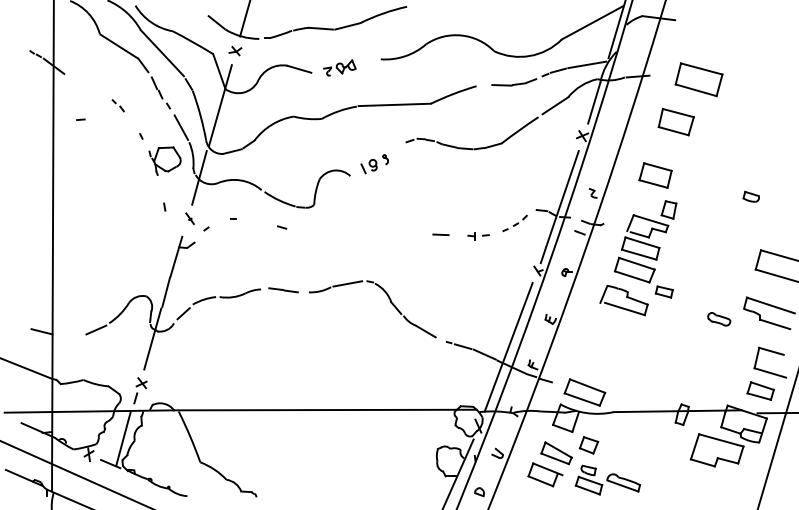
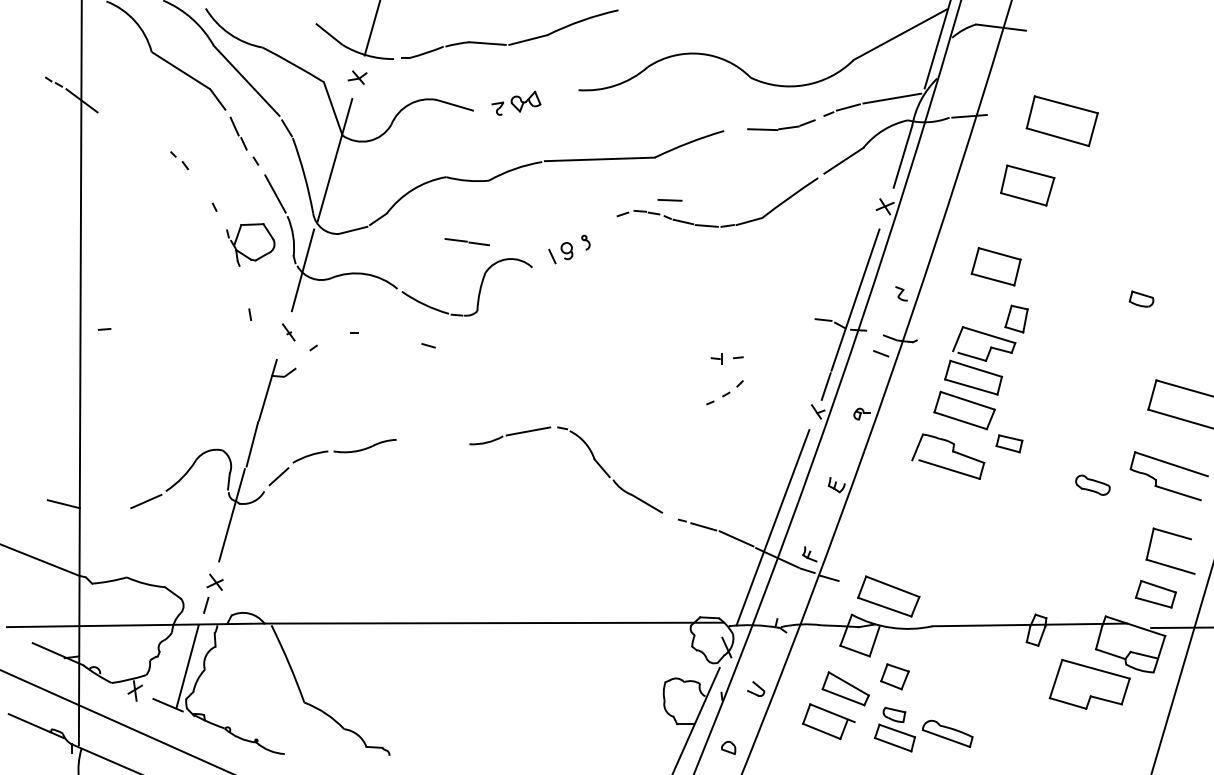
line: (80, 119) -> (103, 328), moved
part: (514, 222) -> (724, 391), moved
line: (440, 234) -> (669, 199), moved
line: (283, 290) -> (467, 242), moved

